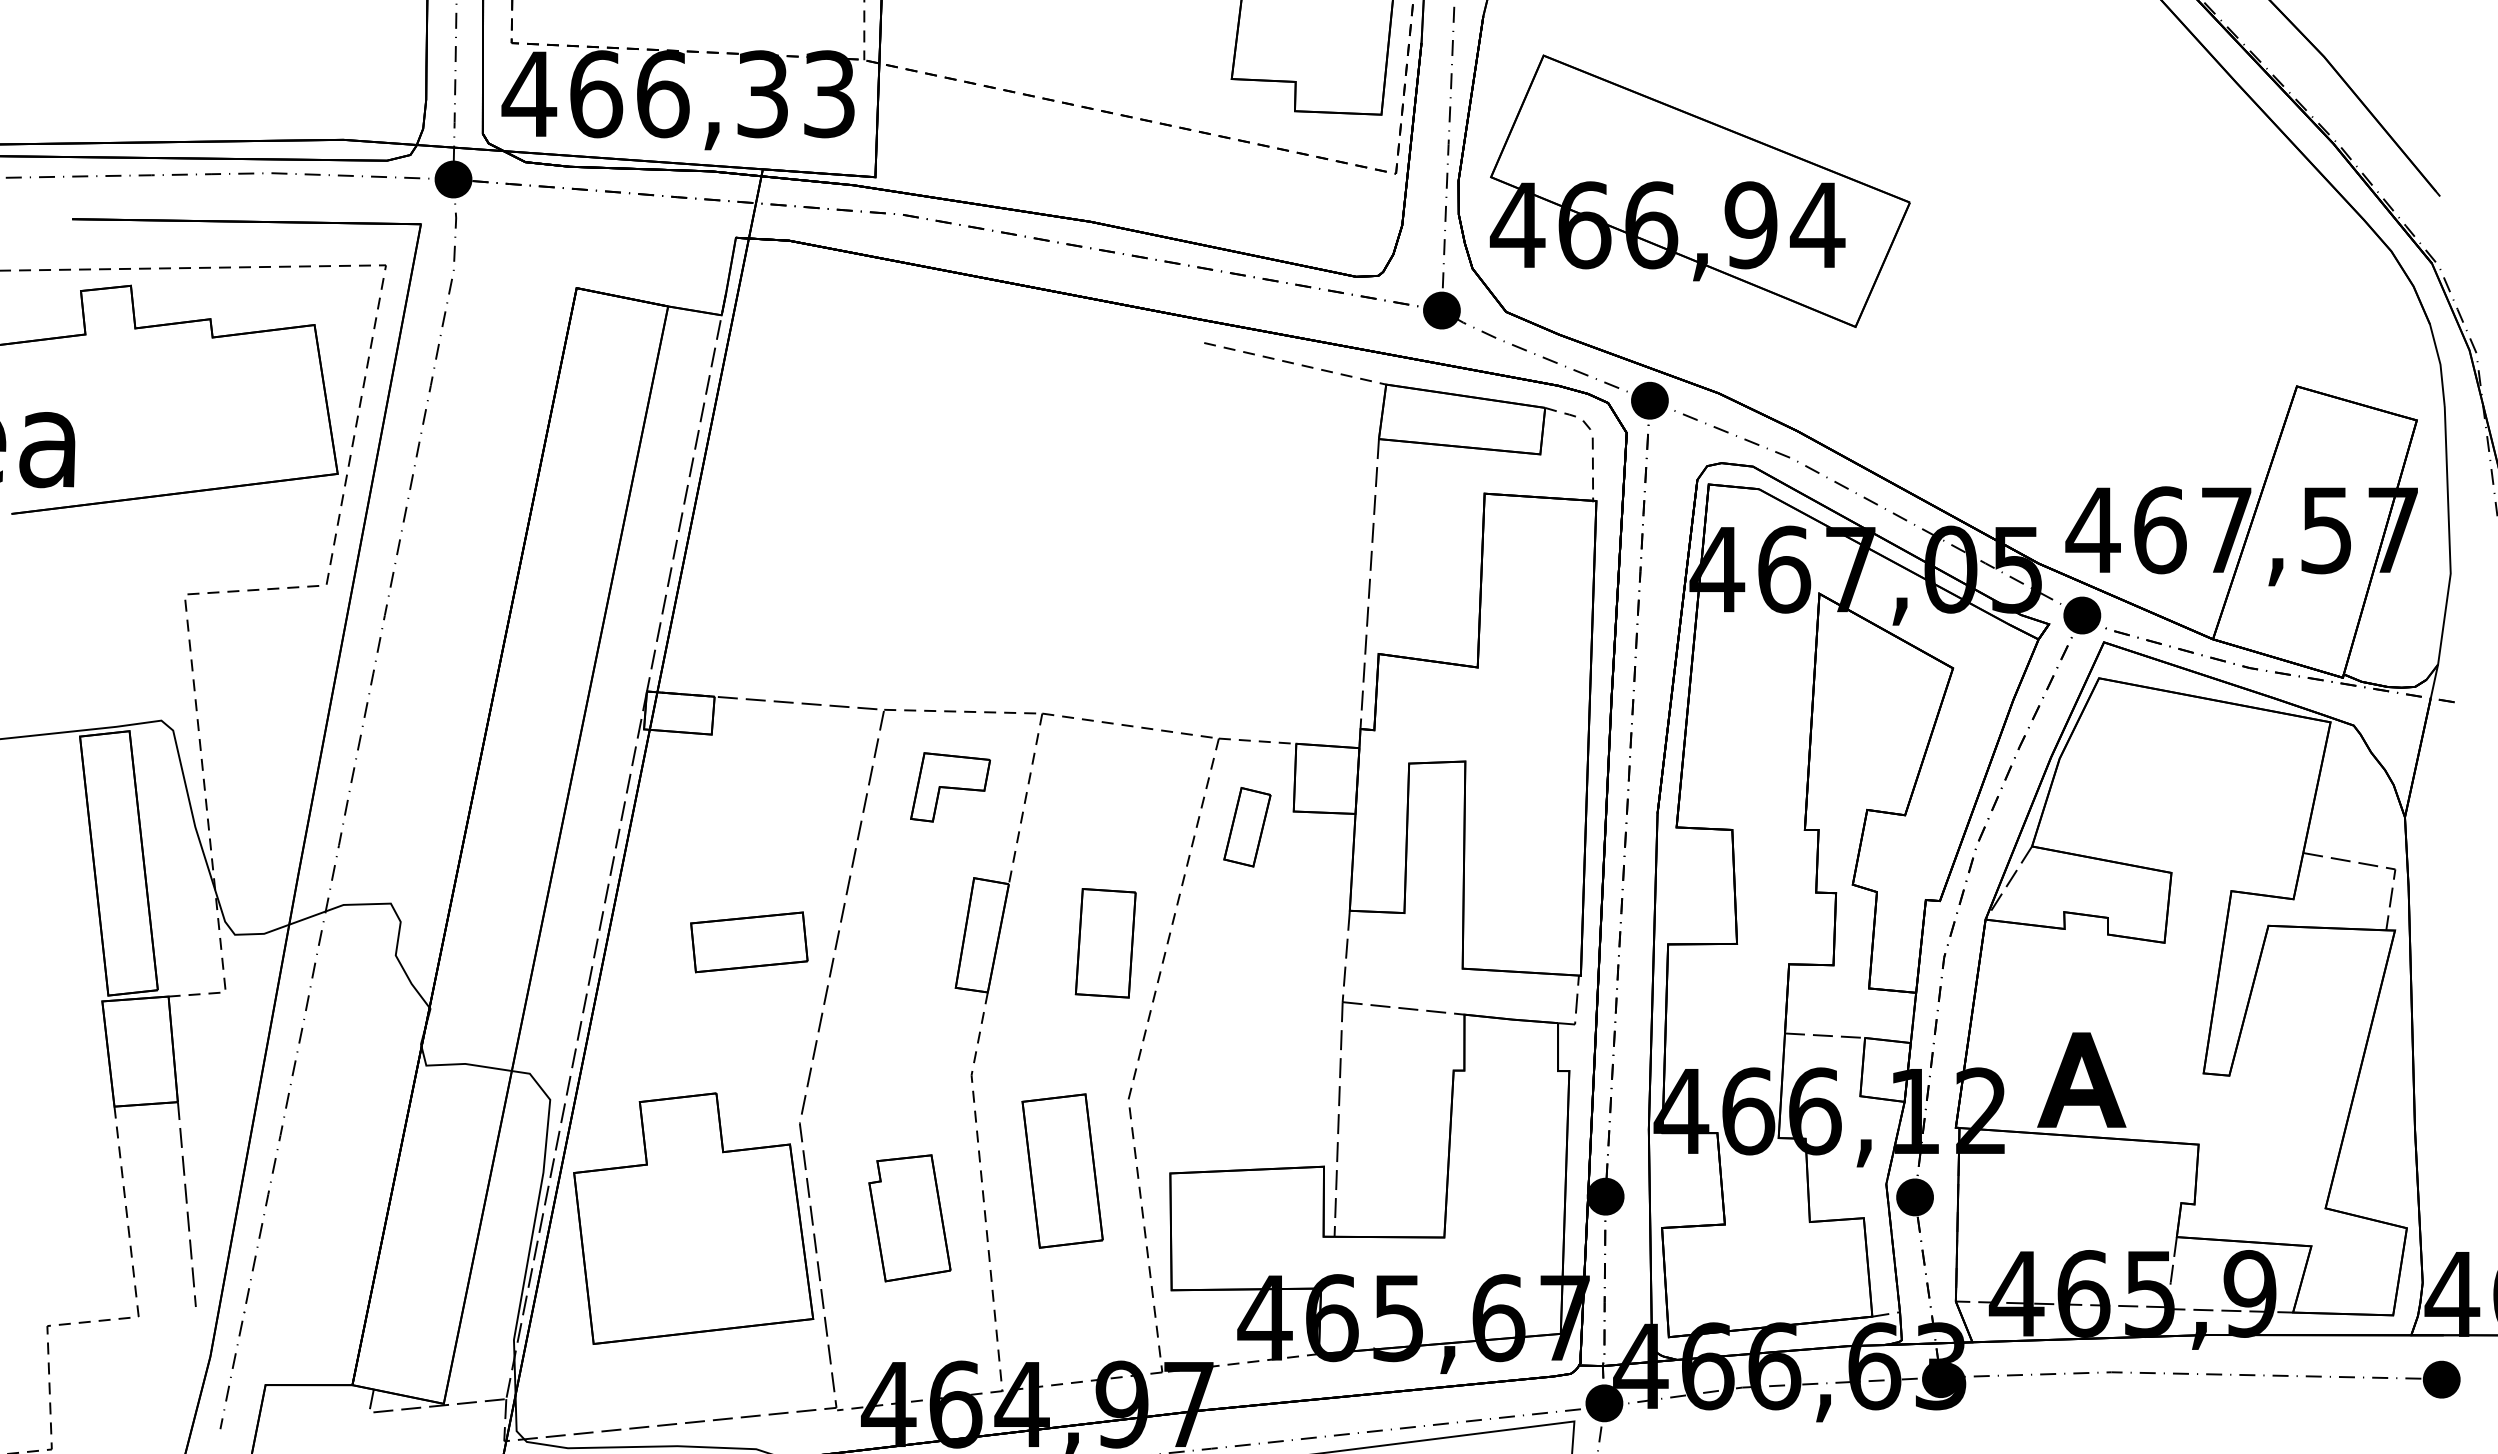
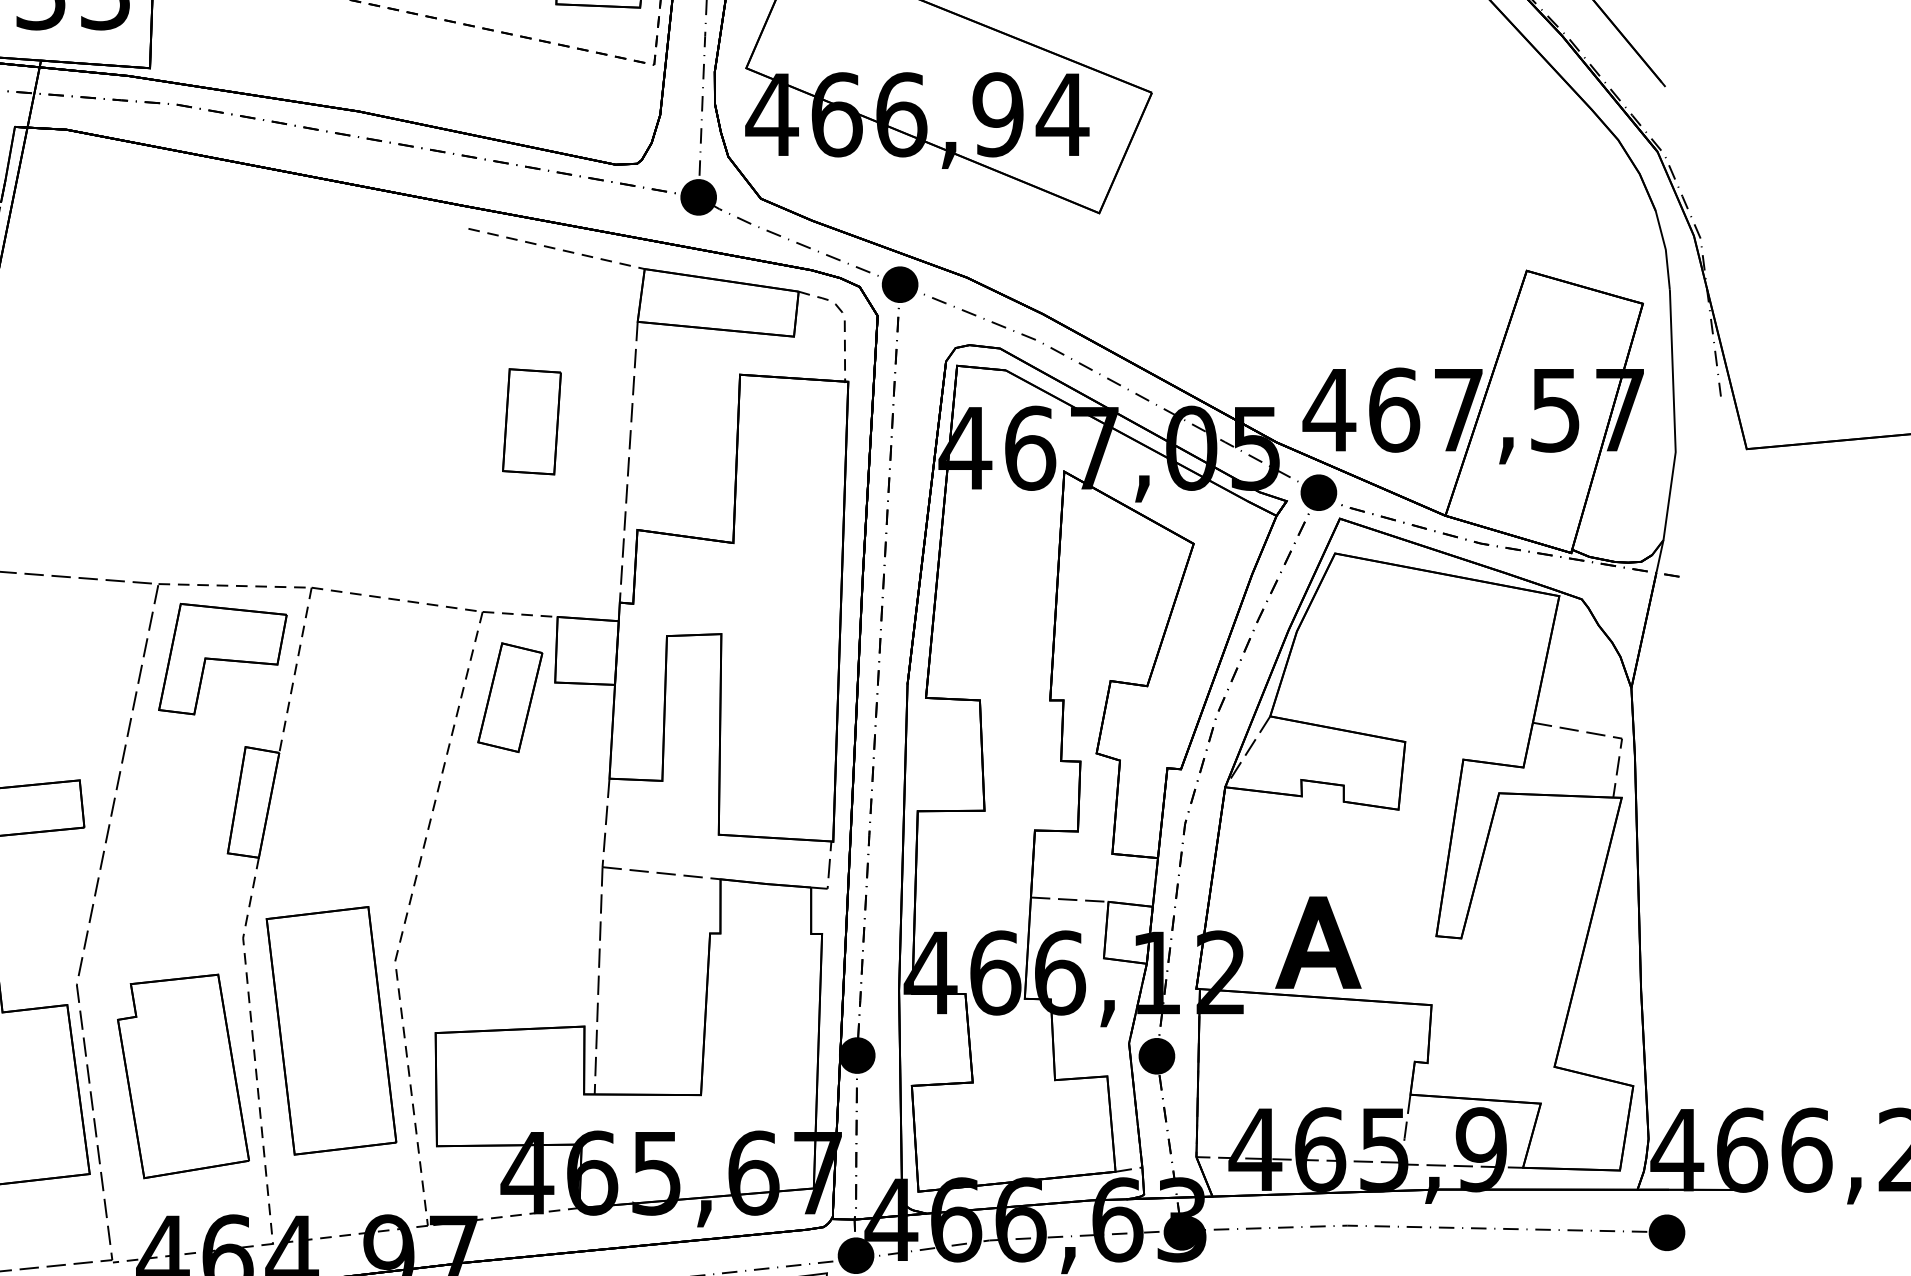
part: (950, 787) -> (222, 659), size x1.67
part: (1247, 827) -> (510, 698), size x1.43
part: (1105, 943) -> (531, 422), moved
part: (1062, 1170) -> (331, 1030), size x1.67
part: (909, 1218) -> (183, 1076), size x1.67

